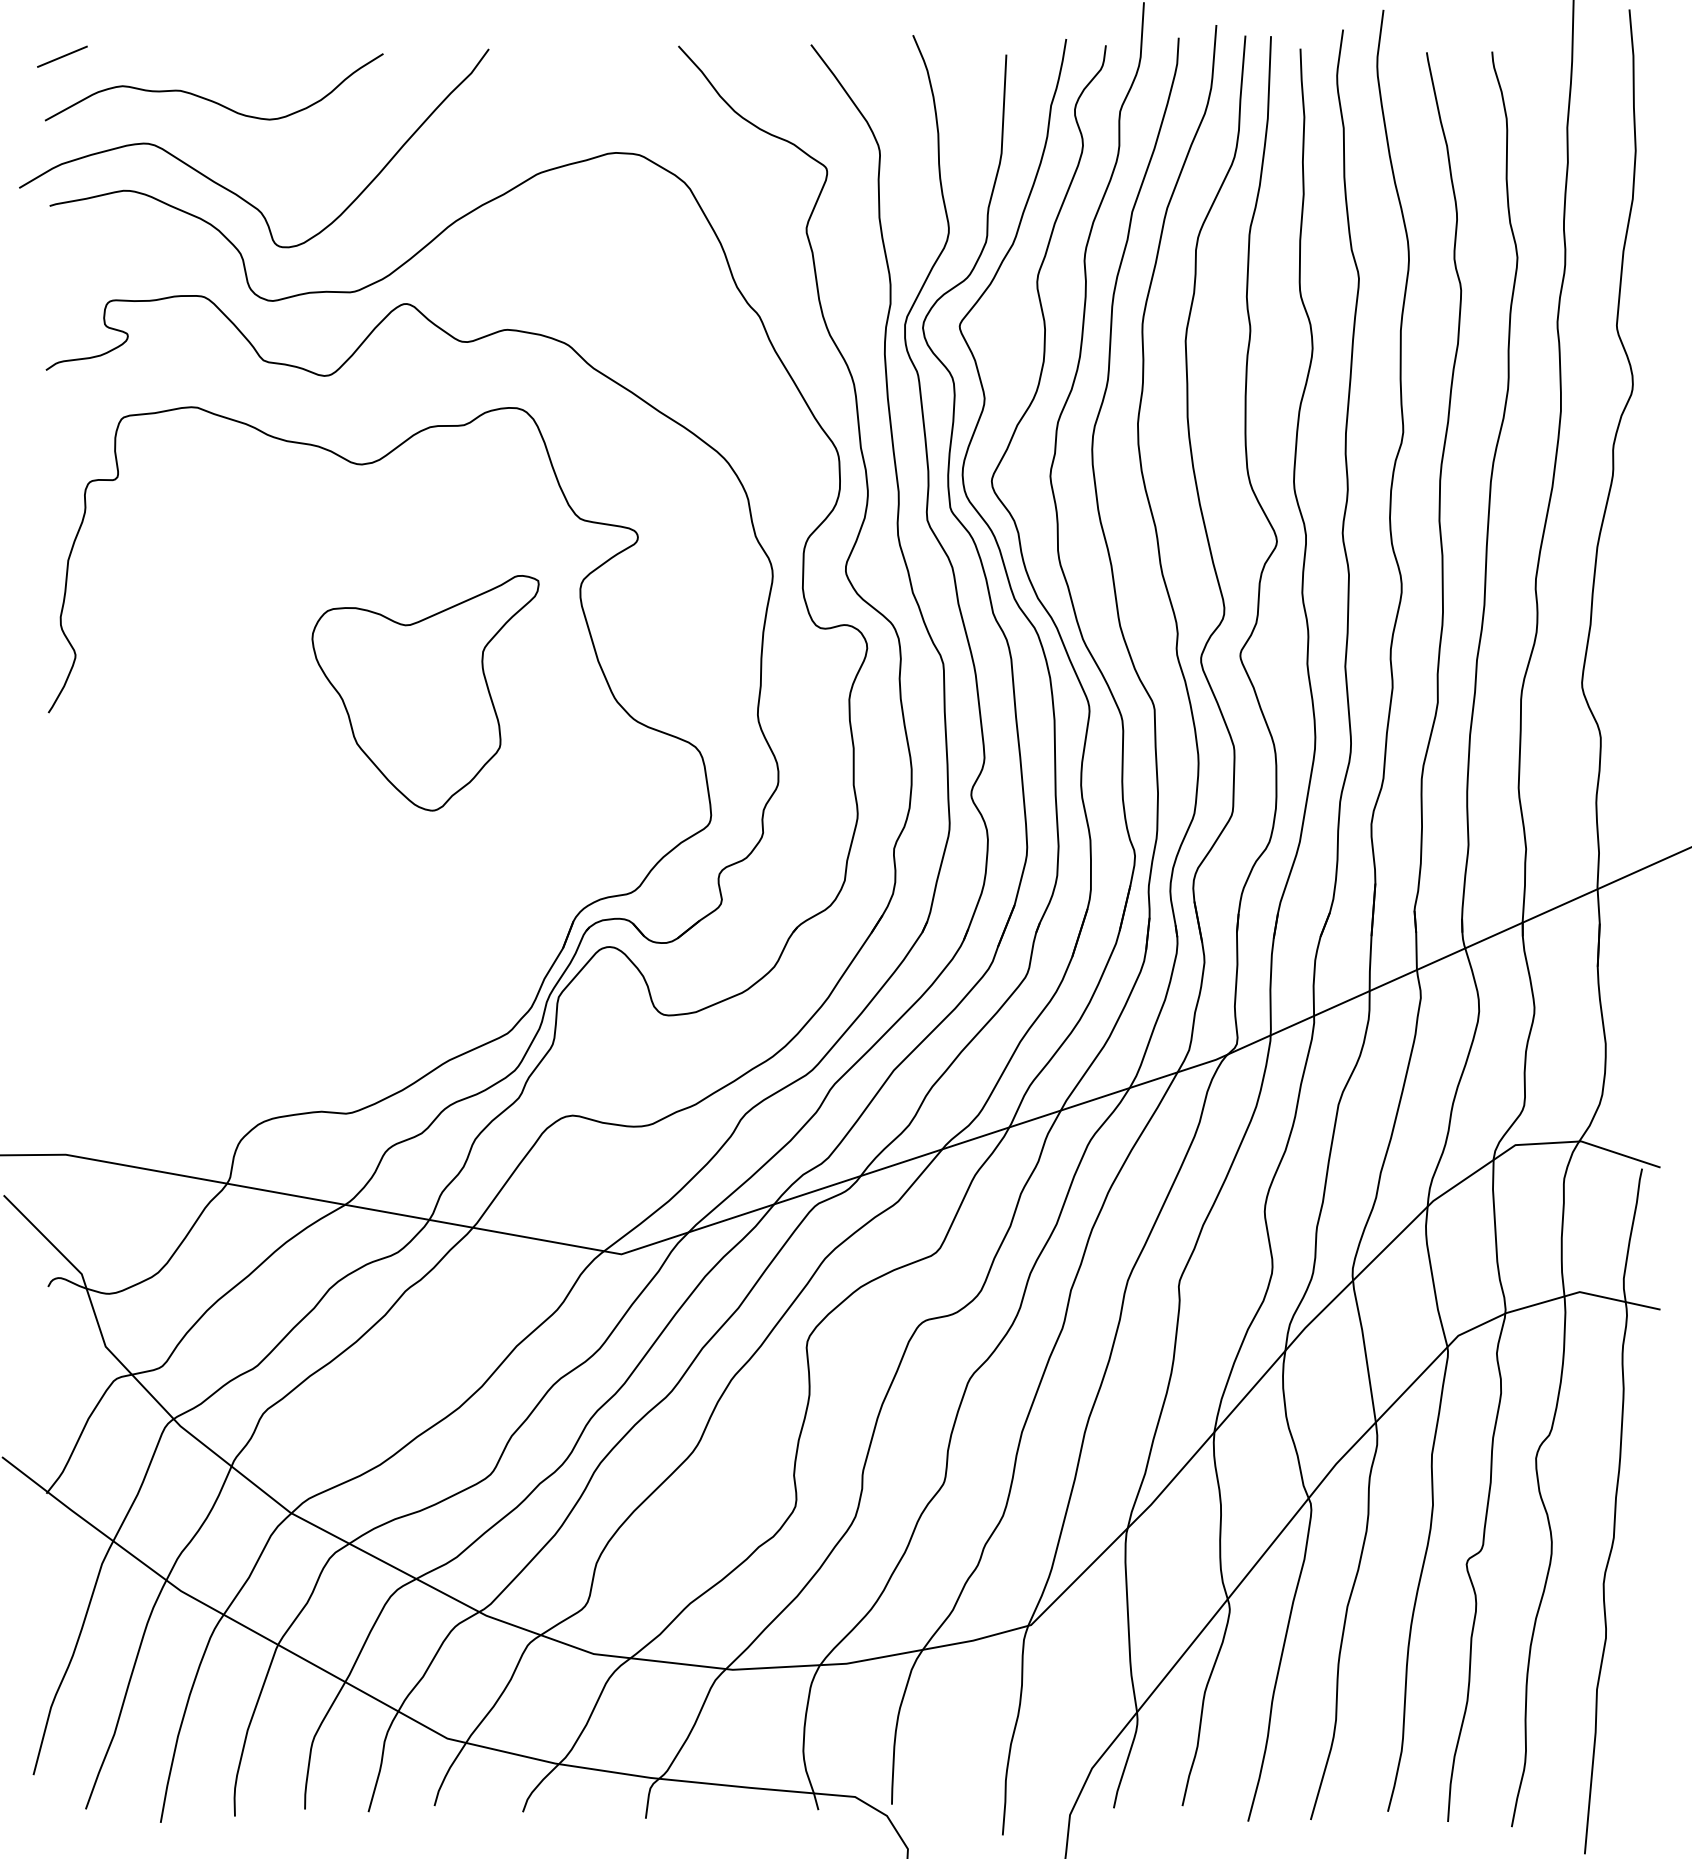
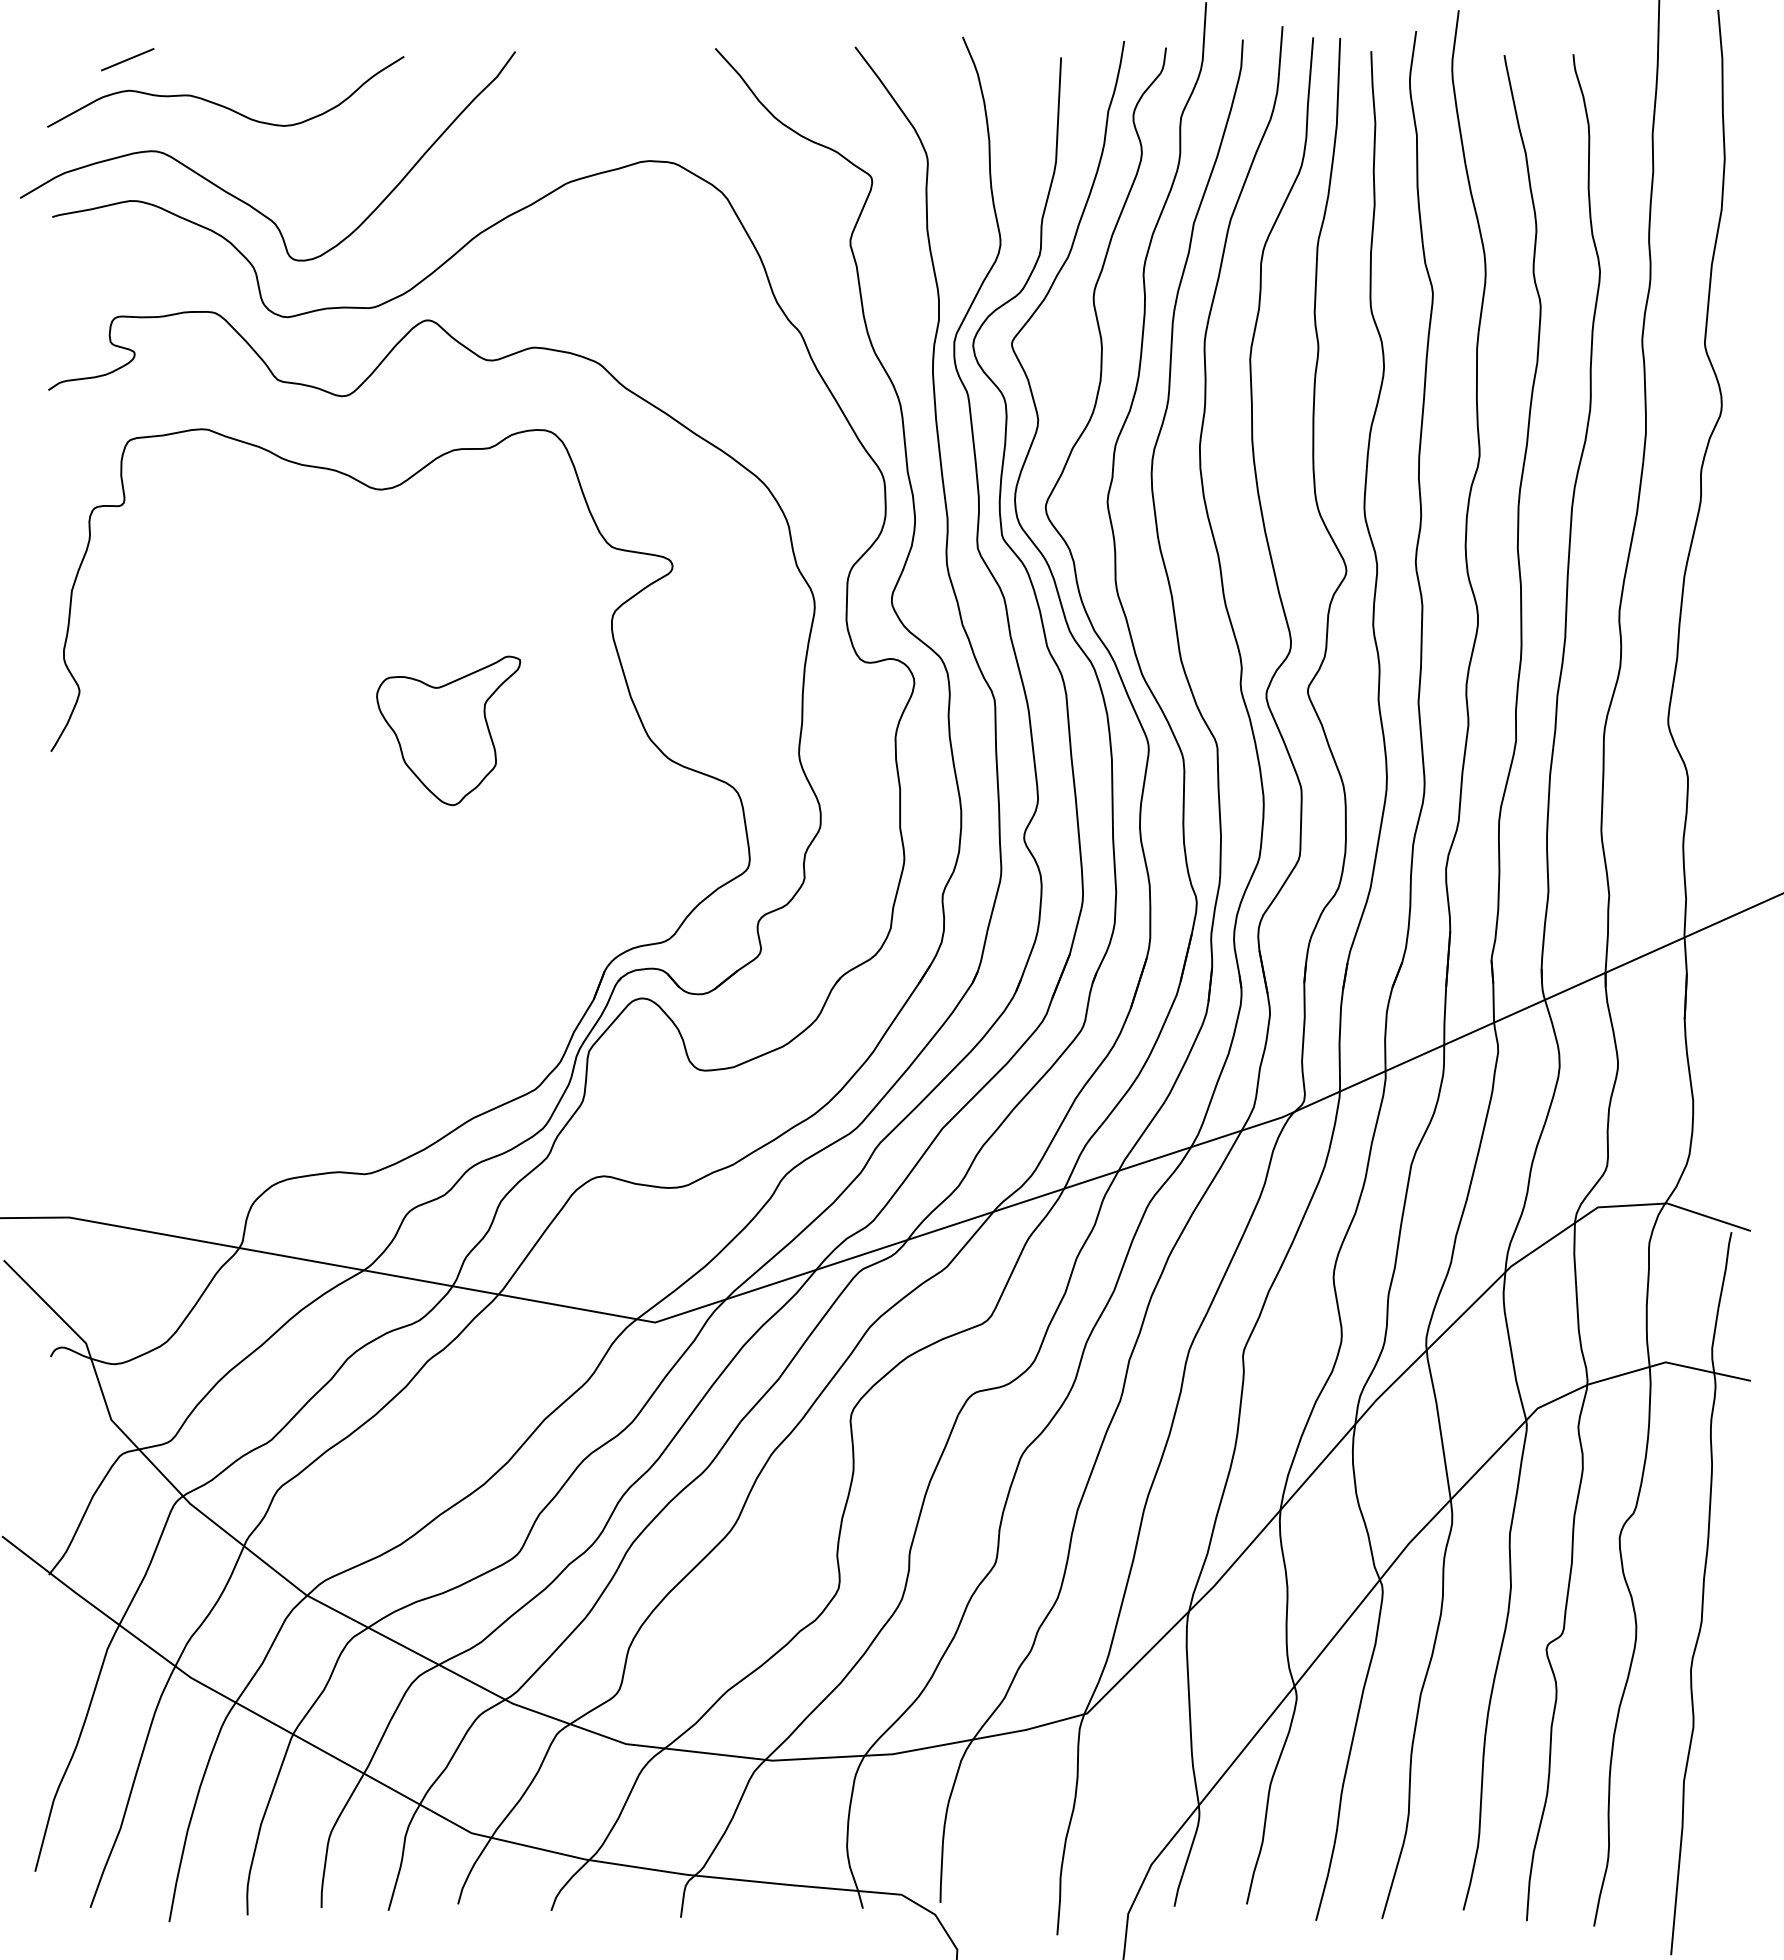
line: (62, 56) -> (127, 59), moved
part: (425, 692) -> (448, 730), size x0.6

